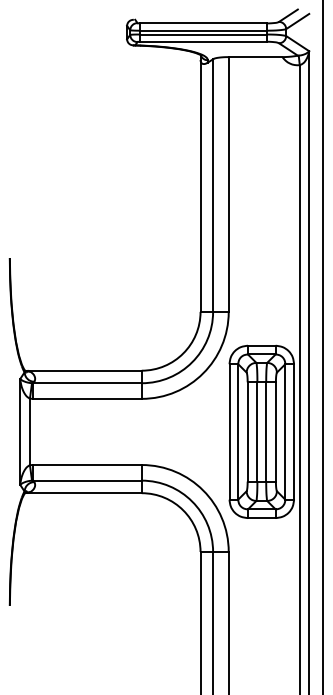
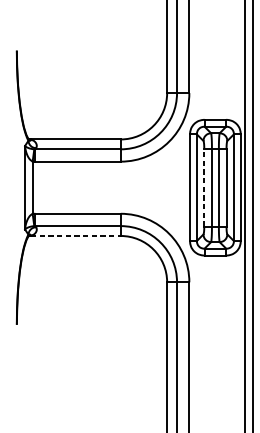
line: (247, 431) -> (204, 187), solid -> dashed
line: (85, 493) -> (76, 236), solid -> dashed

